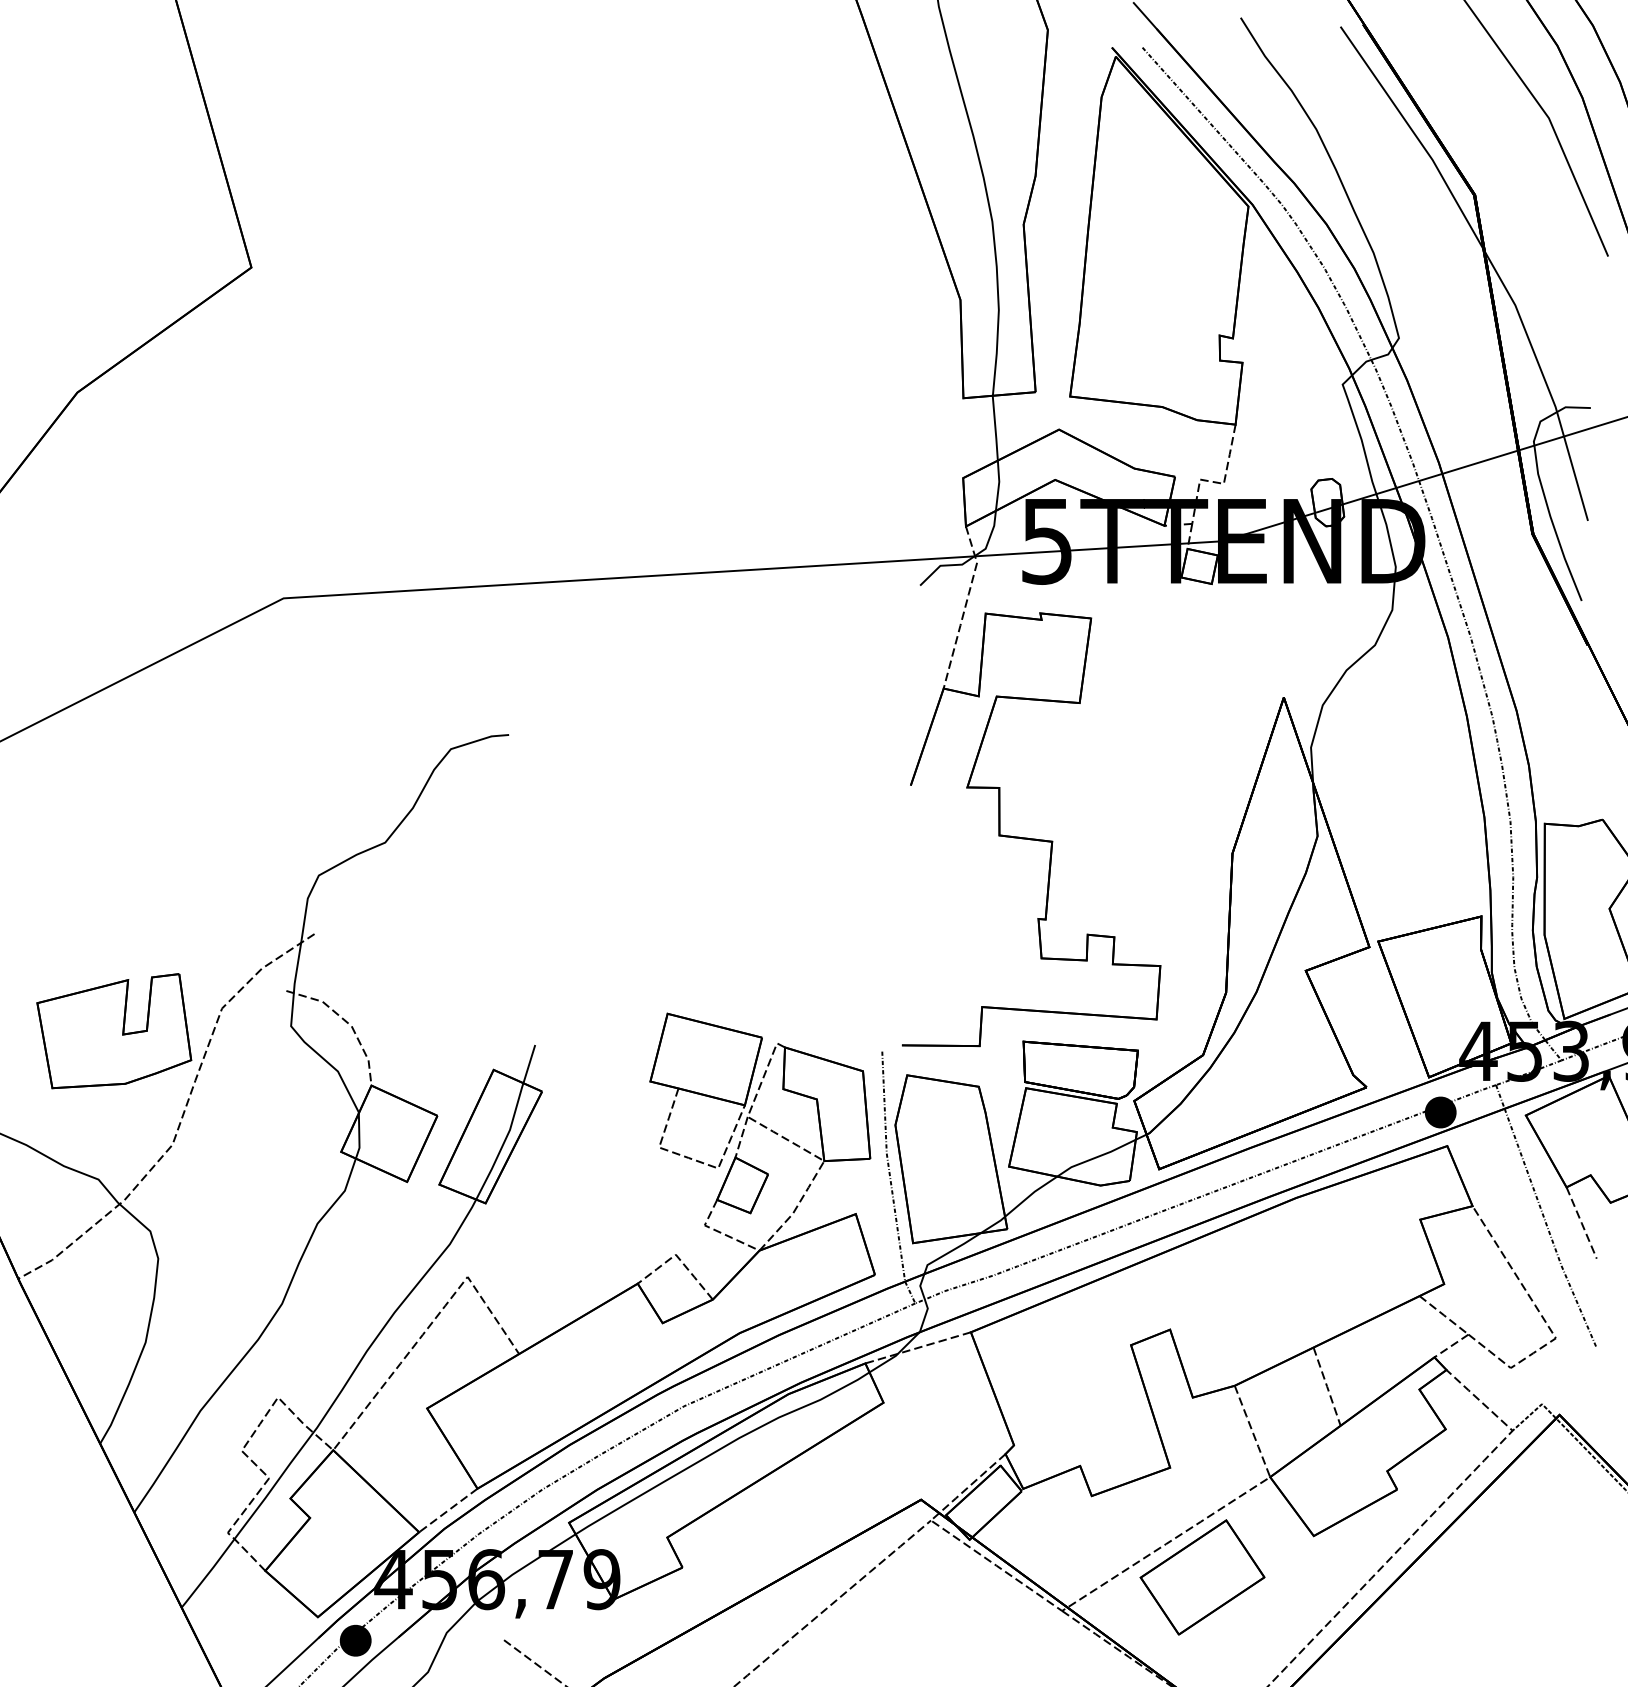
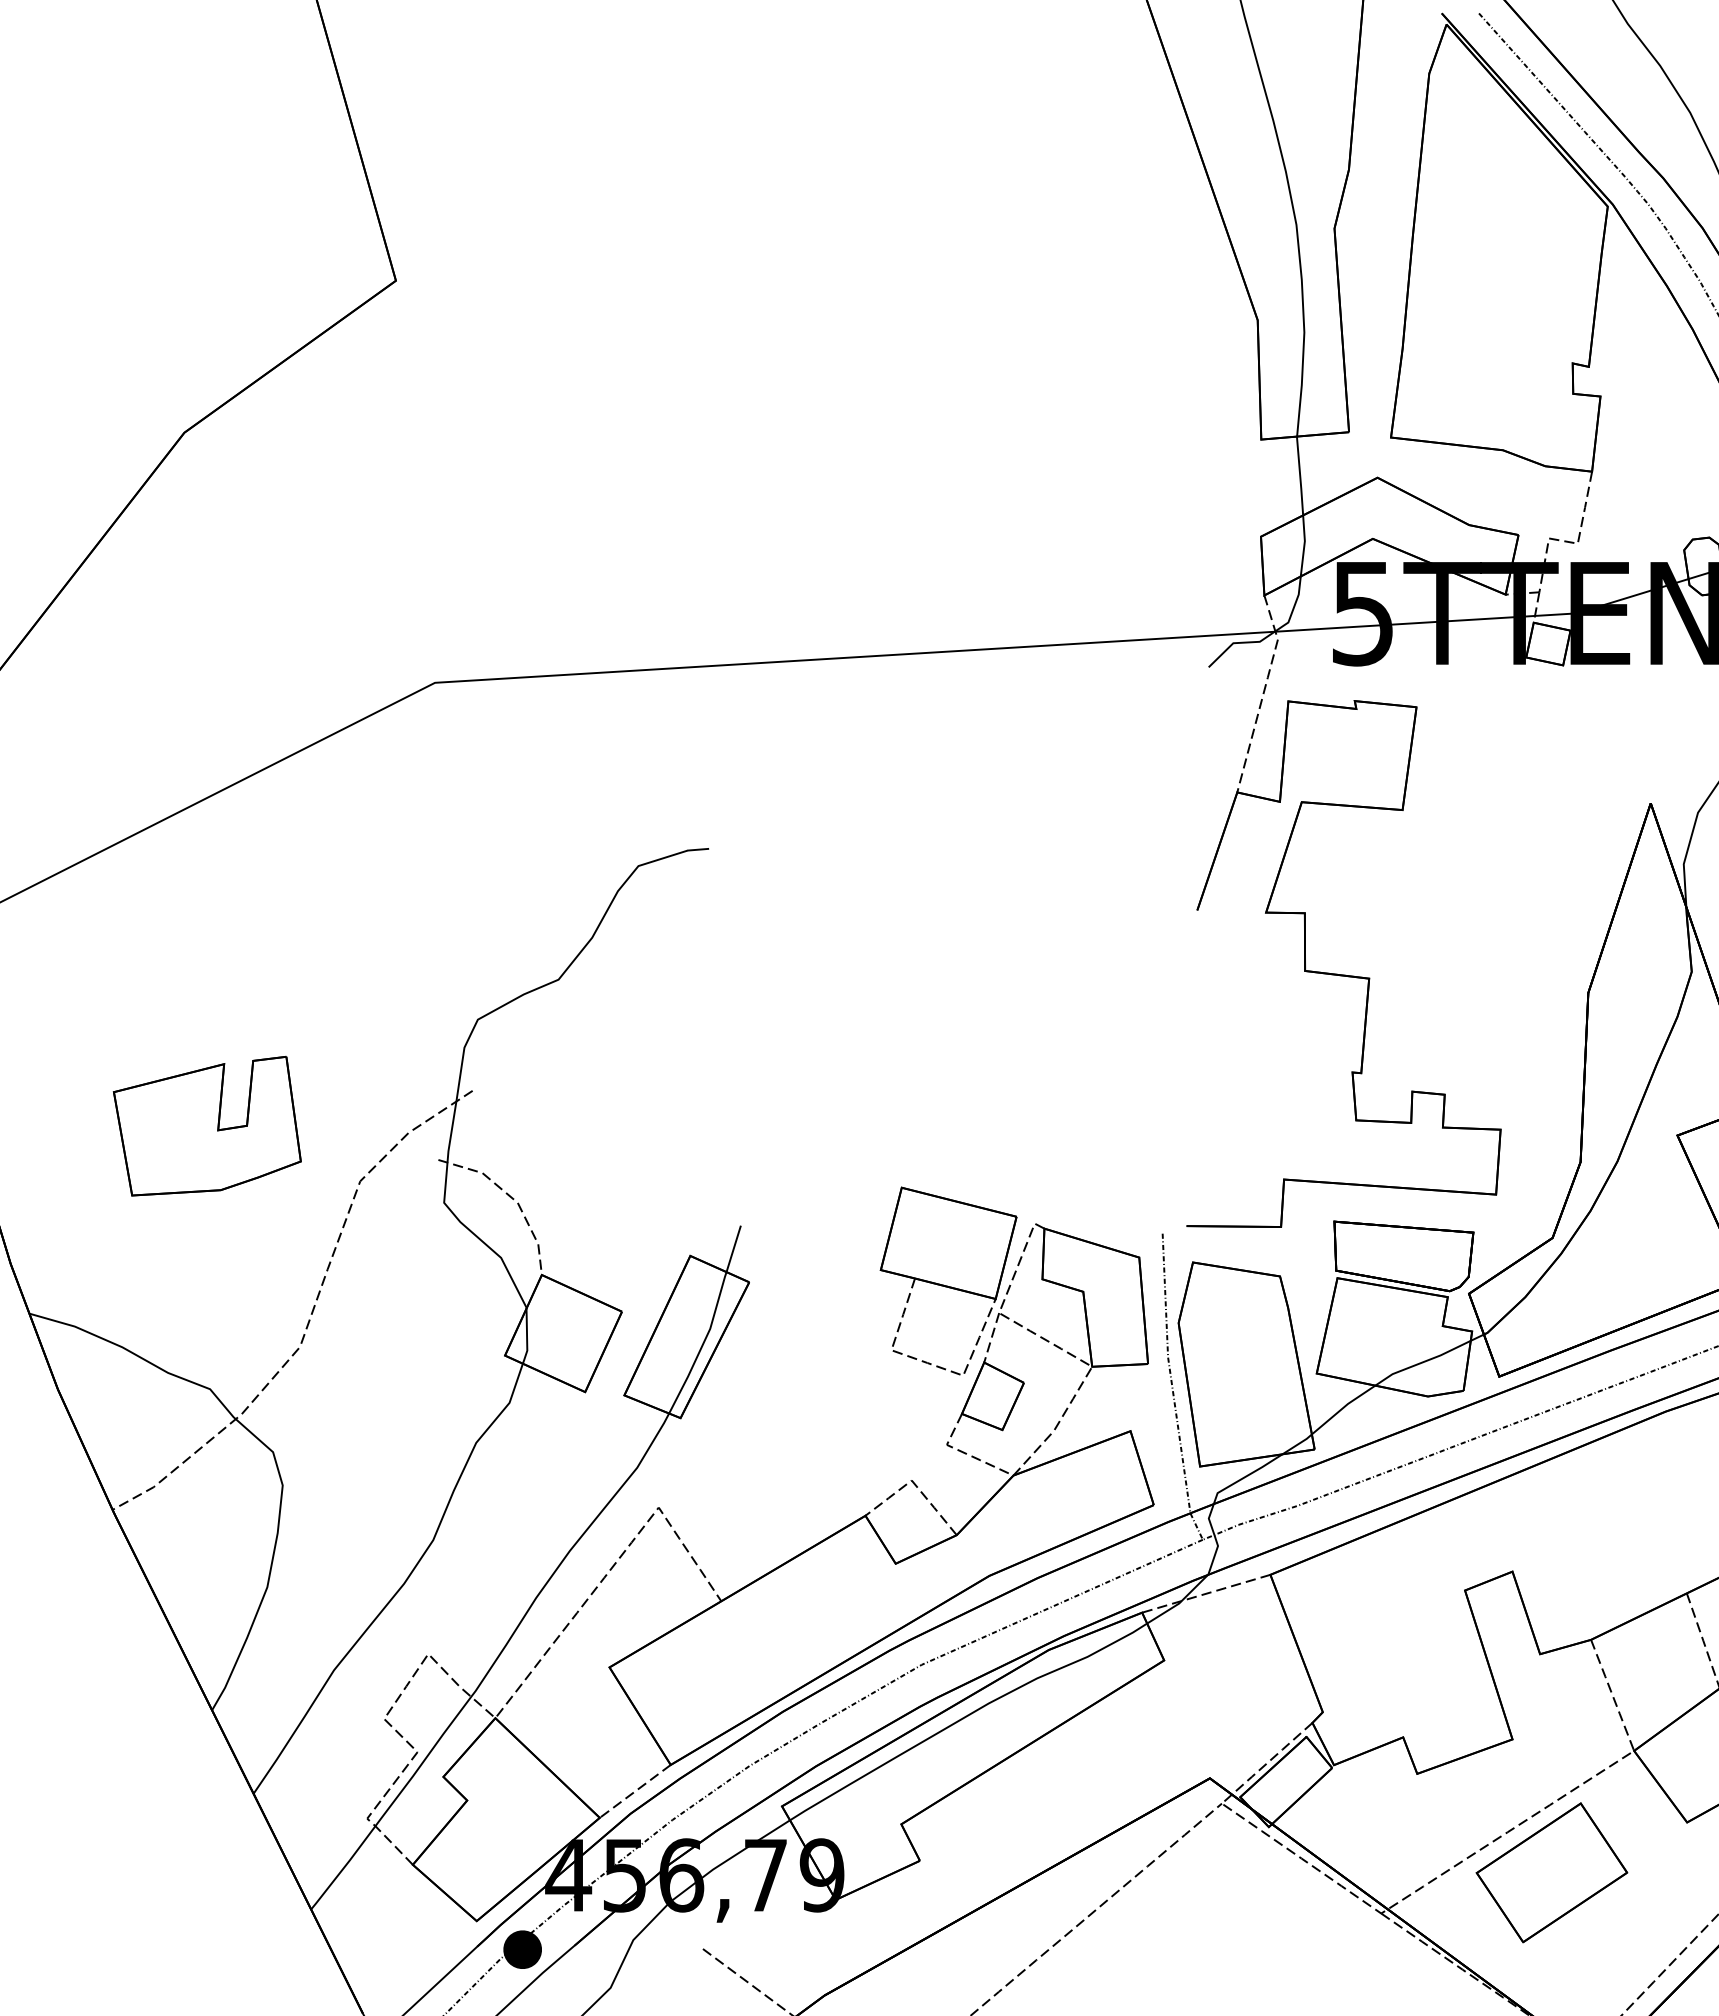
part: (114, 1031) -> (207, 1126), moved

